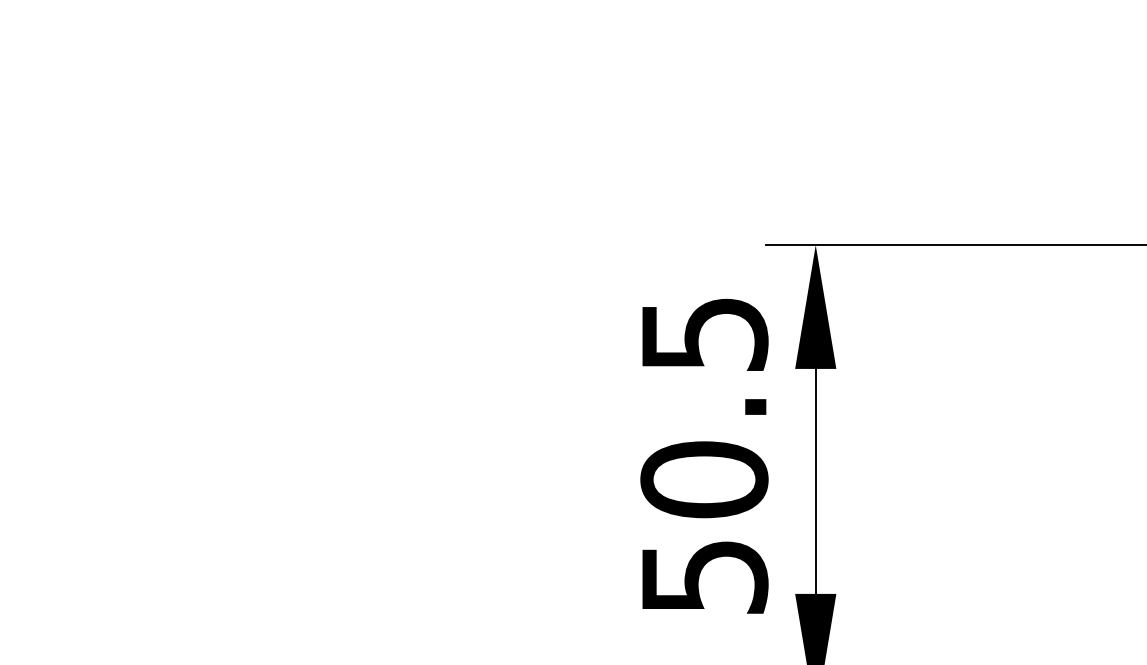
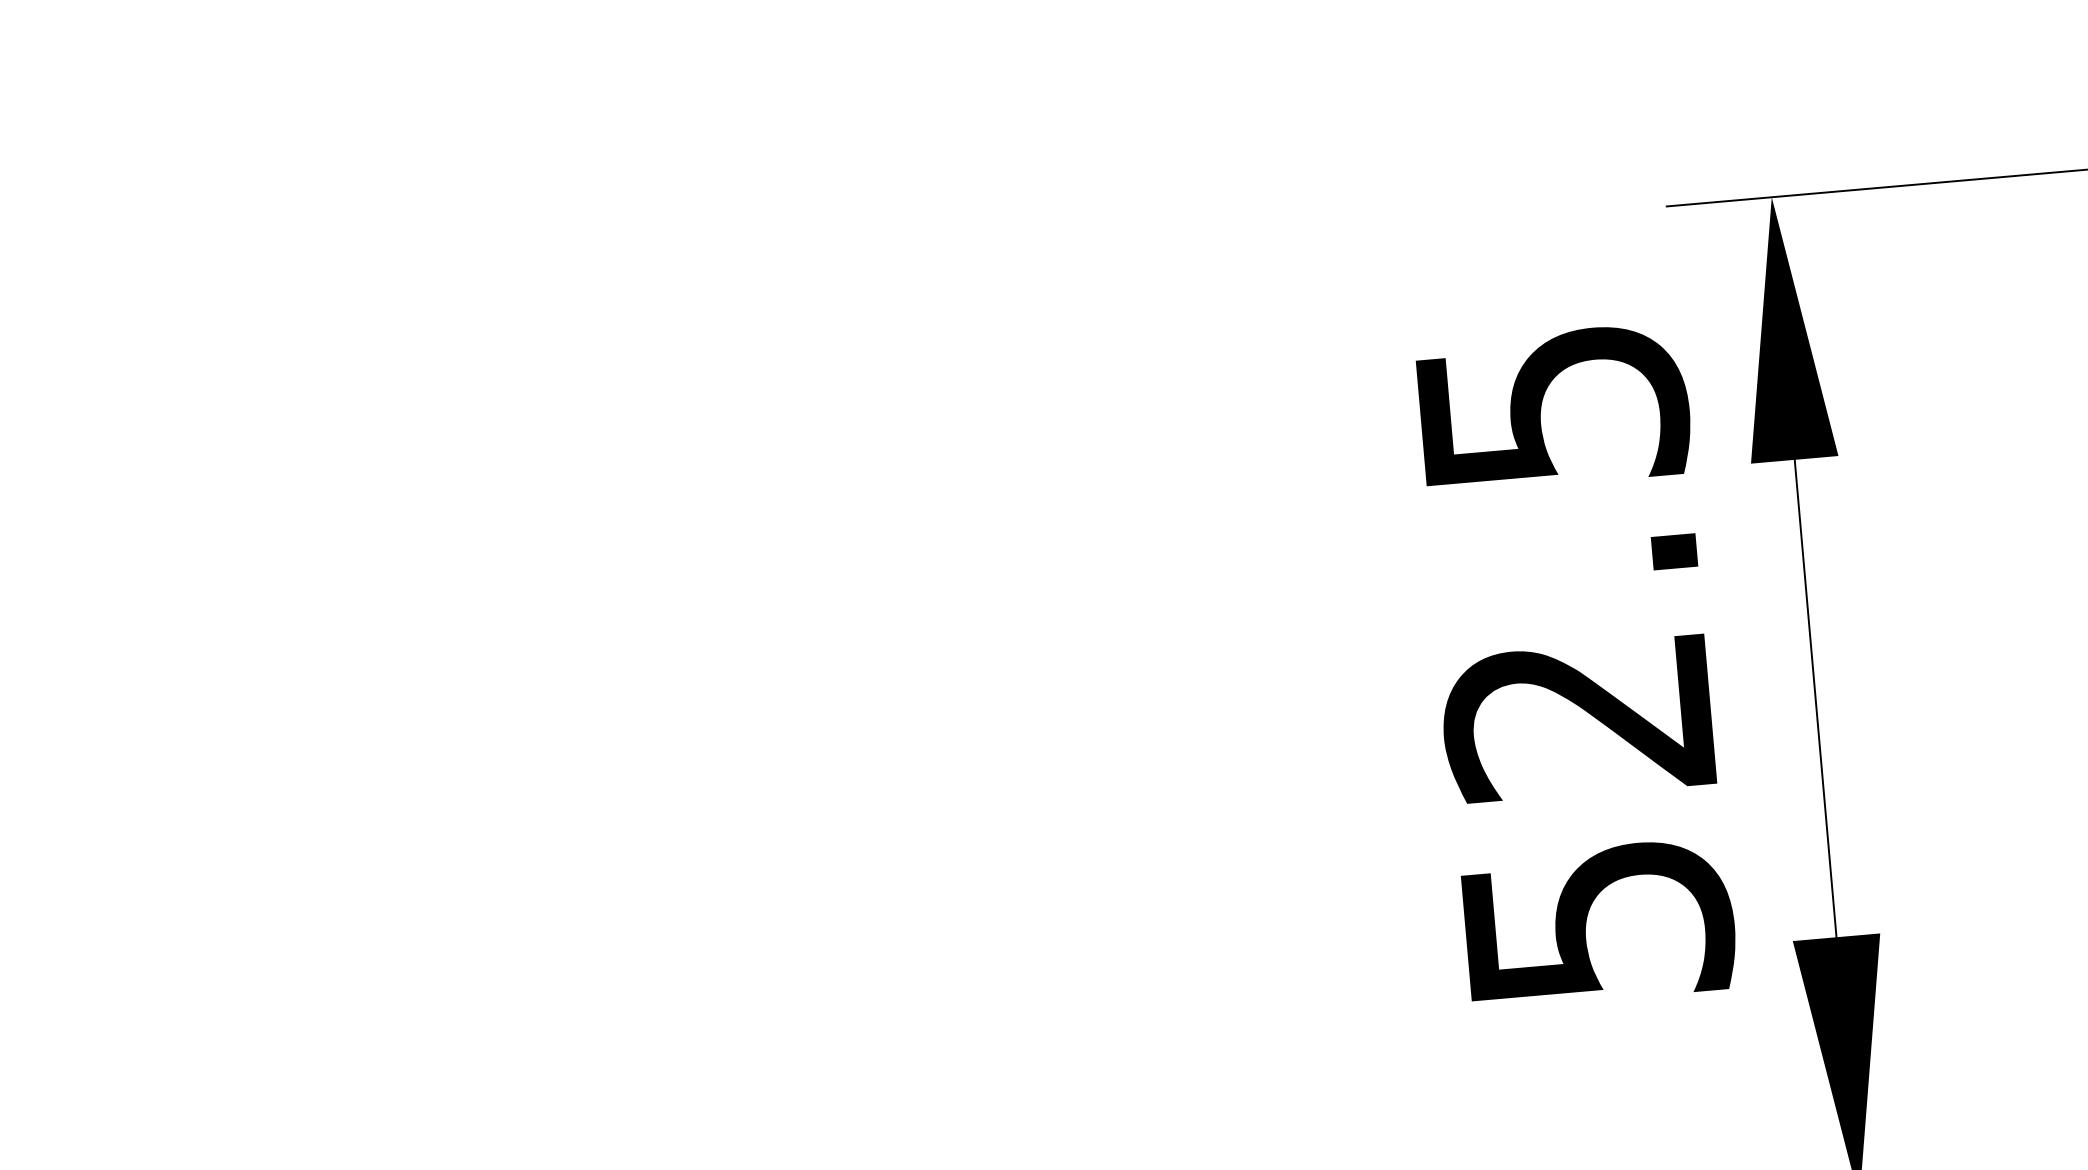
text: (704, 479) -> (1579, 715), 50.5 -> 52.5

